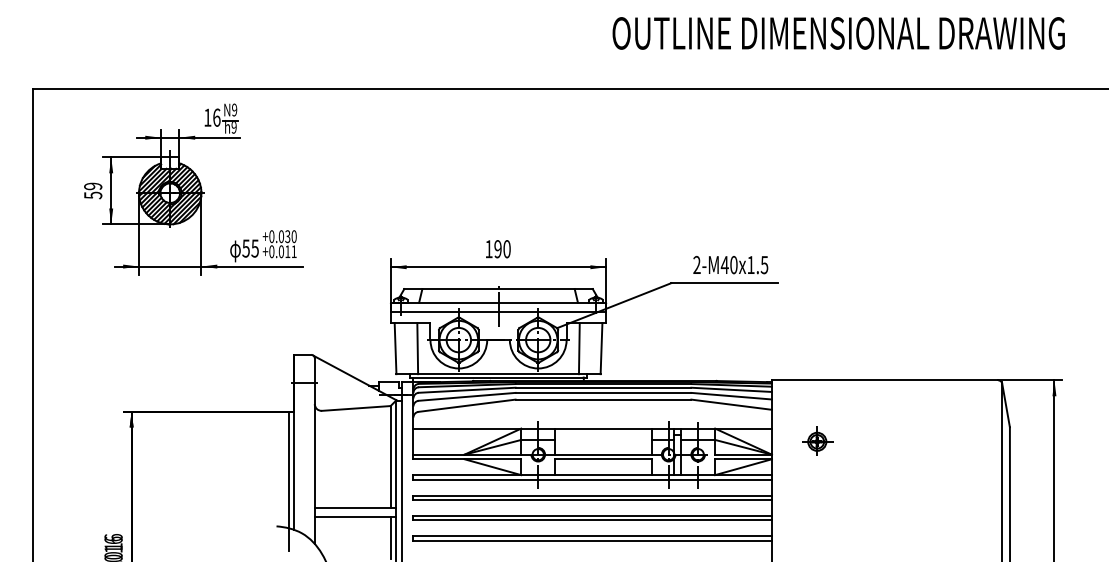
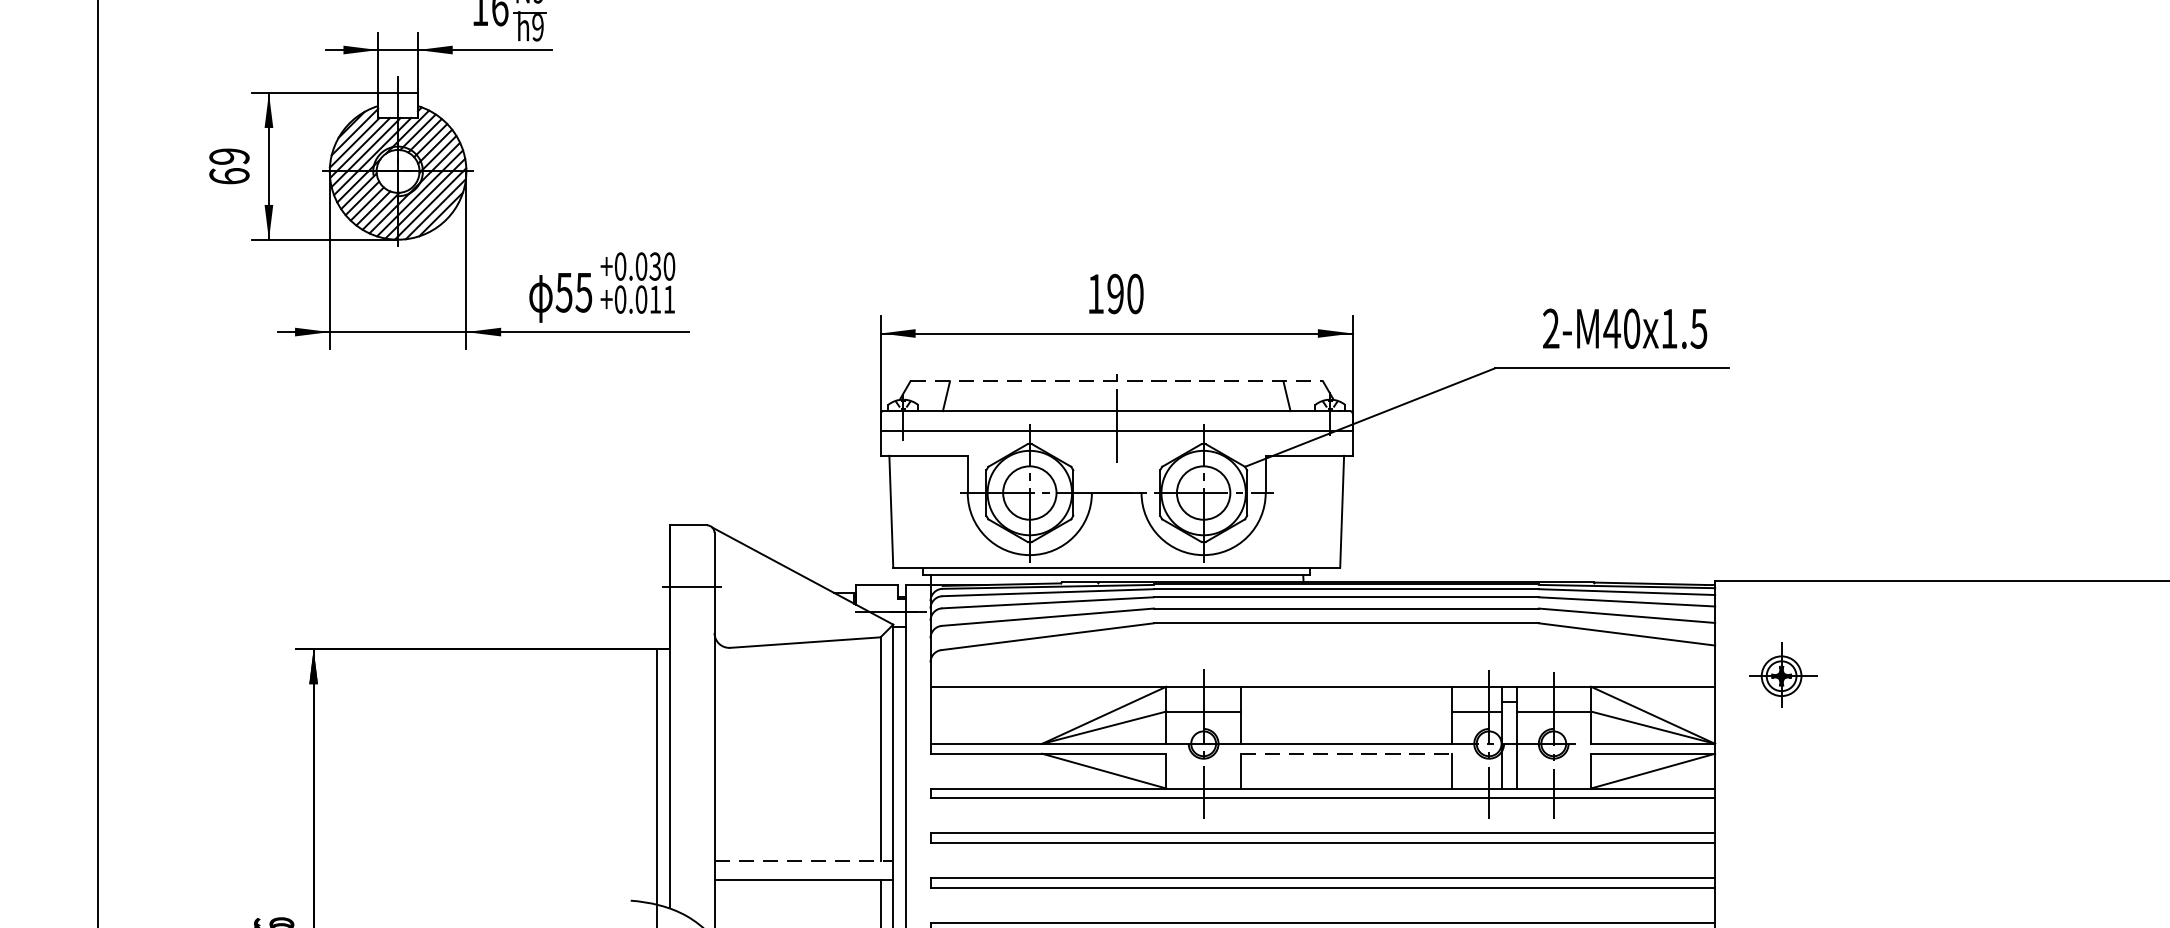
text: (93, 195) -> (230, 176), 59 -> 69
line: (499, 289) -> (1118, 382), solid -> dashed
line: (417, 348) -> (939, 511), removed
line: (578, 348) -> (1291, 511), removed
part: (817, 440) -> (1782, 673), moved
line: (603, 459) -> (1346, 754), solid -> dashed
line: (355, 508) -> (803, 861), solid -> dashed

